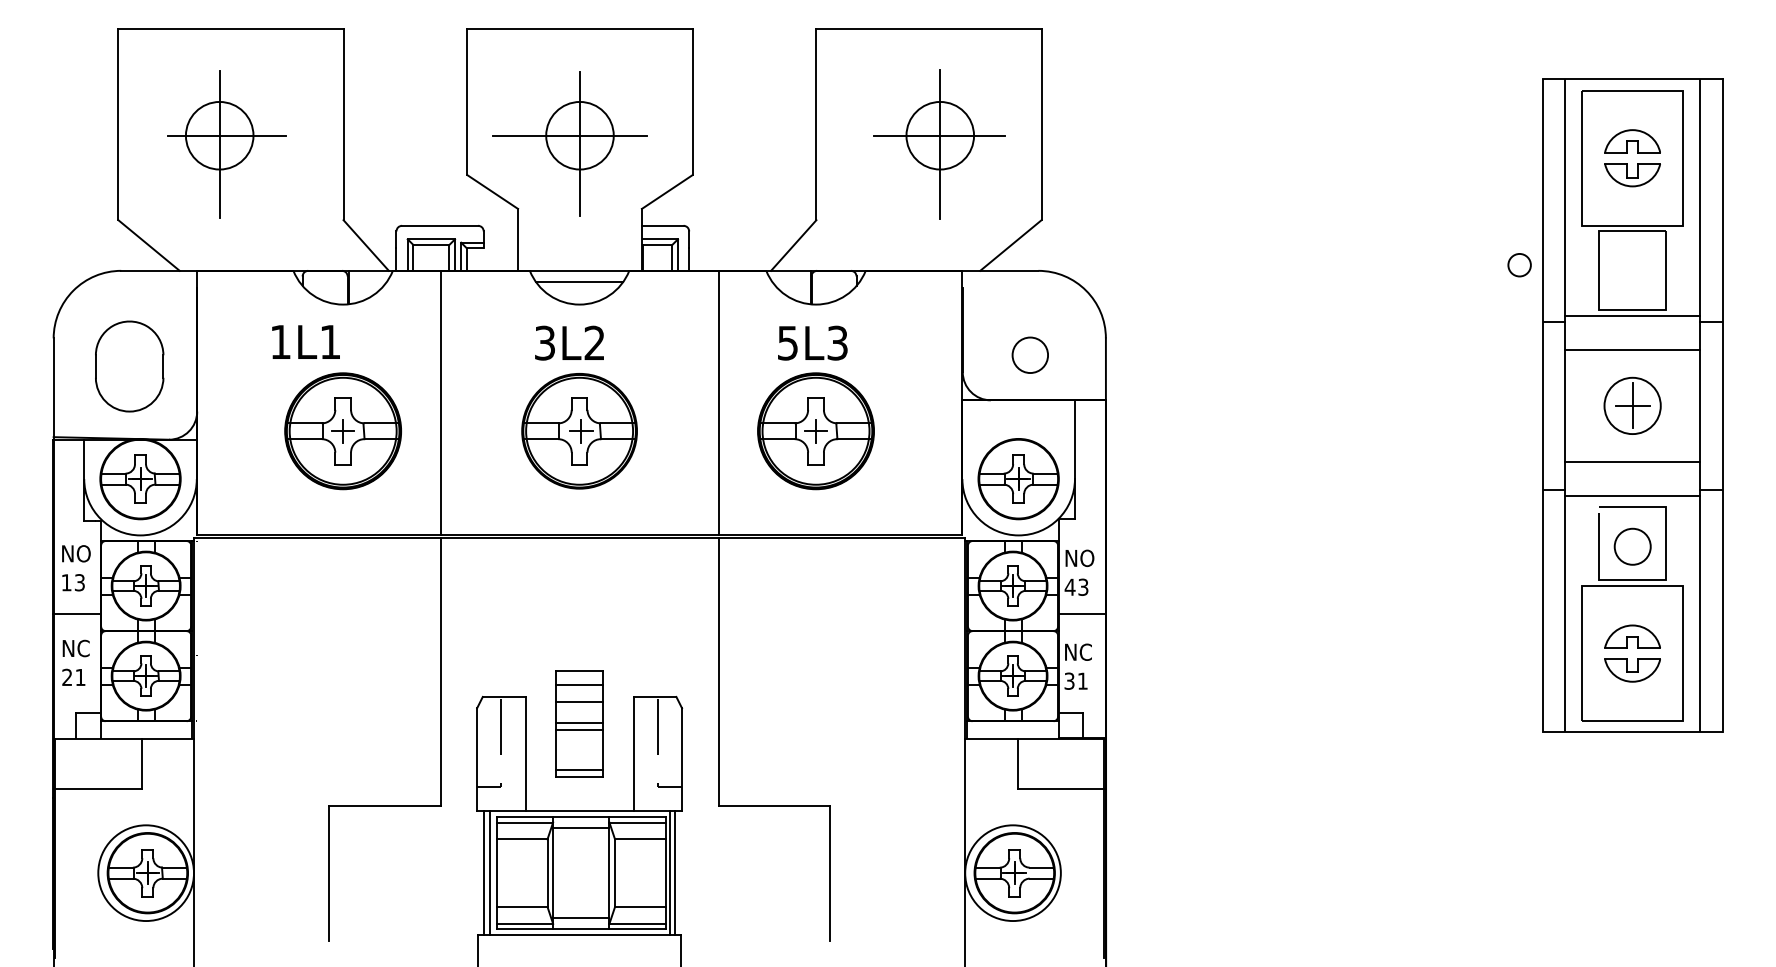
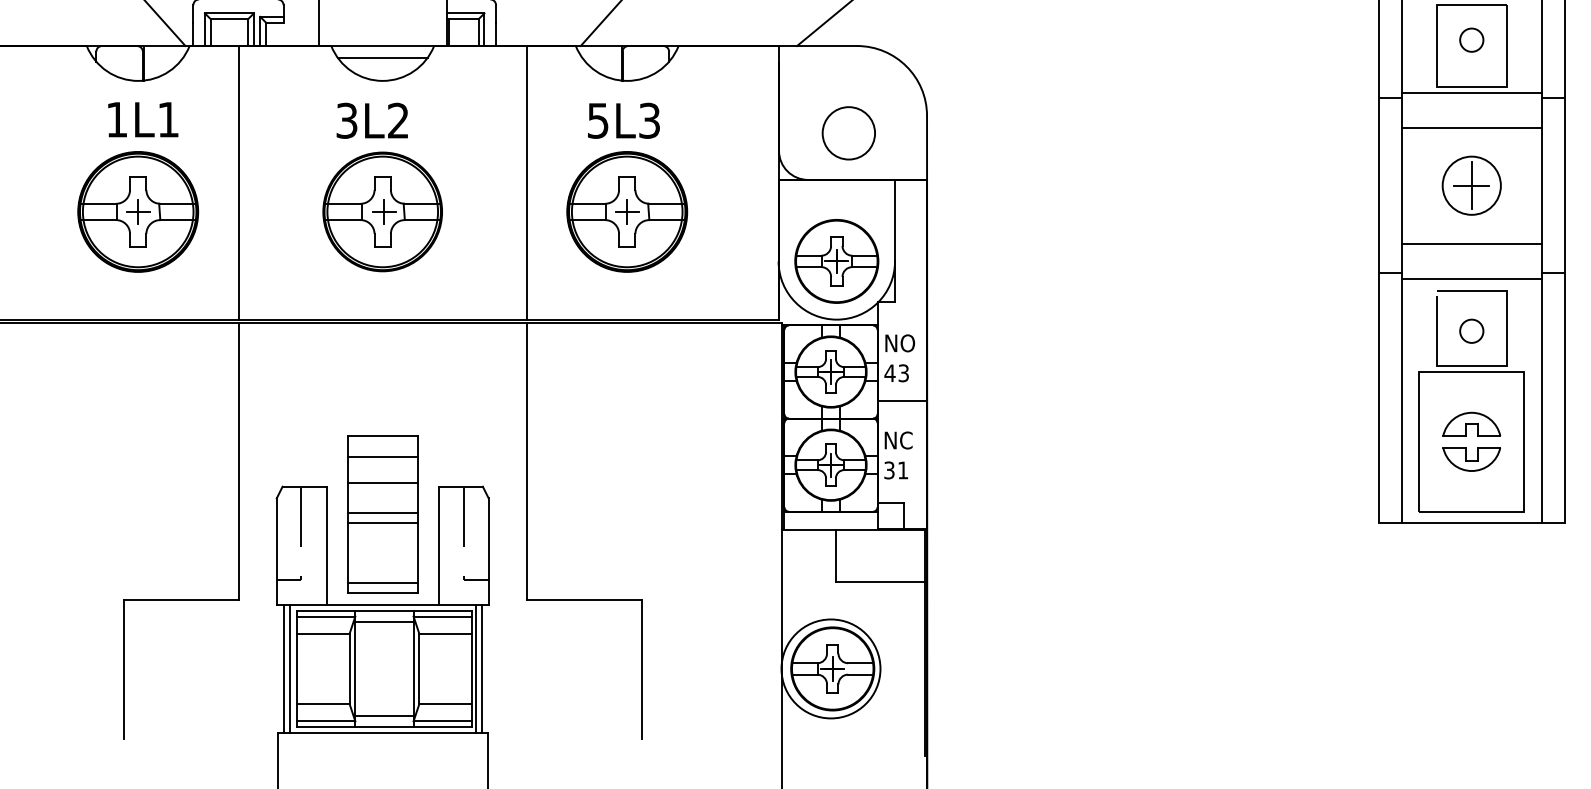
circle: (1519, 265) -> (1471, 40), moved
text: (305, 341) -> (142, 119), moved
circle: (1030, 354) -> (849, 132), size x1.43
circle: (1632, 546) -> (1471, 331), size x0.62
part: (579, 723) -> (382, 514), size x1.43

